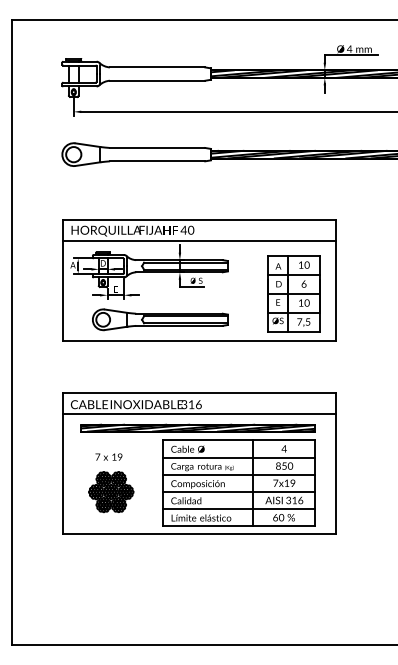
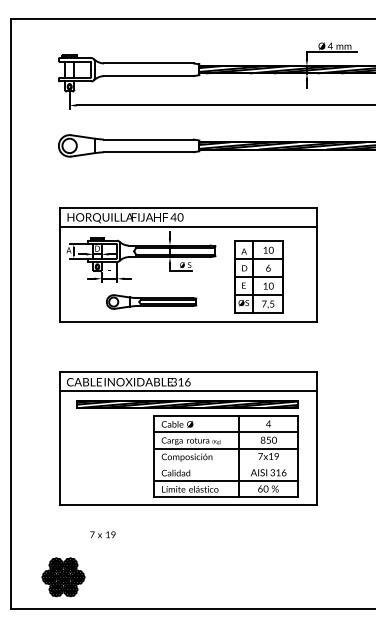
part: (293, 293) -> (258, 277), moved
part: (160, 319) -> (151, 301), size x0.7
text: (108, 456) -> (102, 534), moved
part: (111, 492) -> (63, 577), moved
line: (239, 492) -> (226, 465), removed

